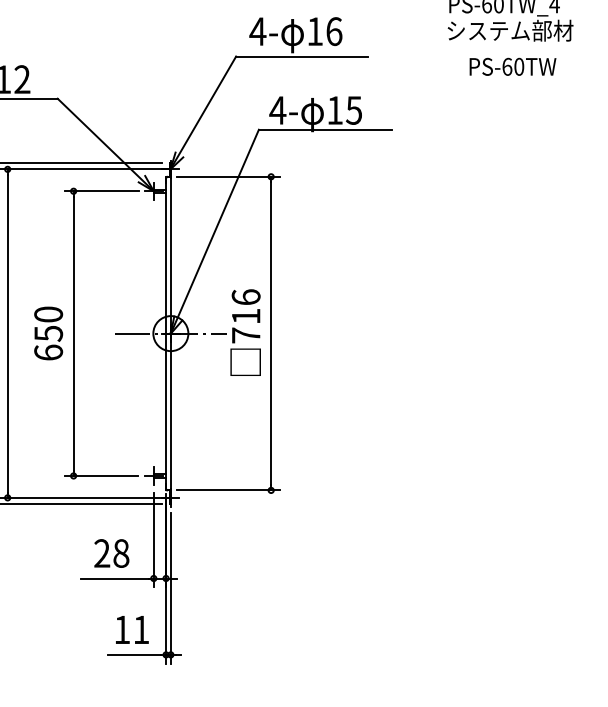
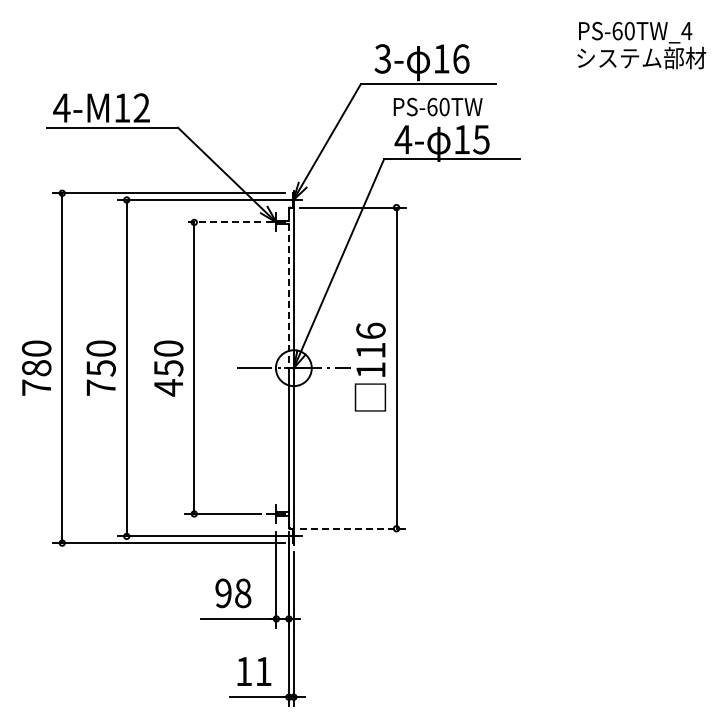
text: (257, 31) -> (382, 58), 4- -> 3-
text: (512, 66) -> (437, 106), moved
line: (102, 191) -> (223, 222), solid -> dashed
line: (165, 257) -> (288, 290), solid -> dashed
text: (245, 335) -> (370, 370), 716 -> 116
text: (48, 352) -> (168, 387), 650 -> 450
line: (228, 490) -> (352, 528), solid -> dashed
text: (102, 553) -> (223, 593), 28 -> 98

